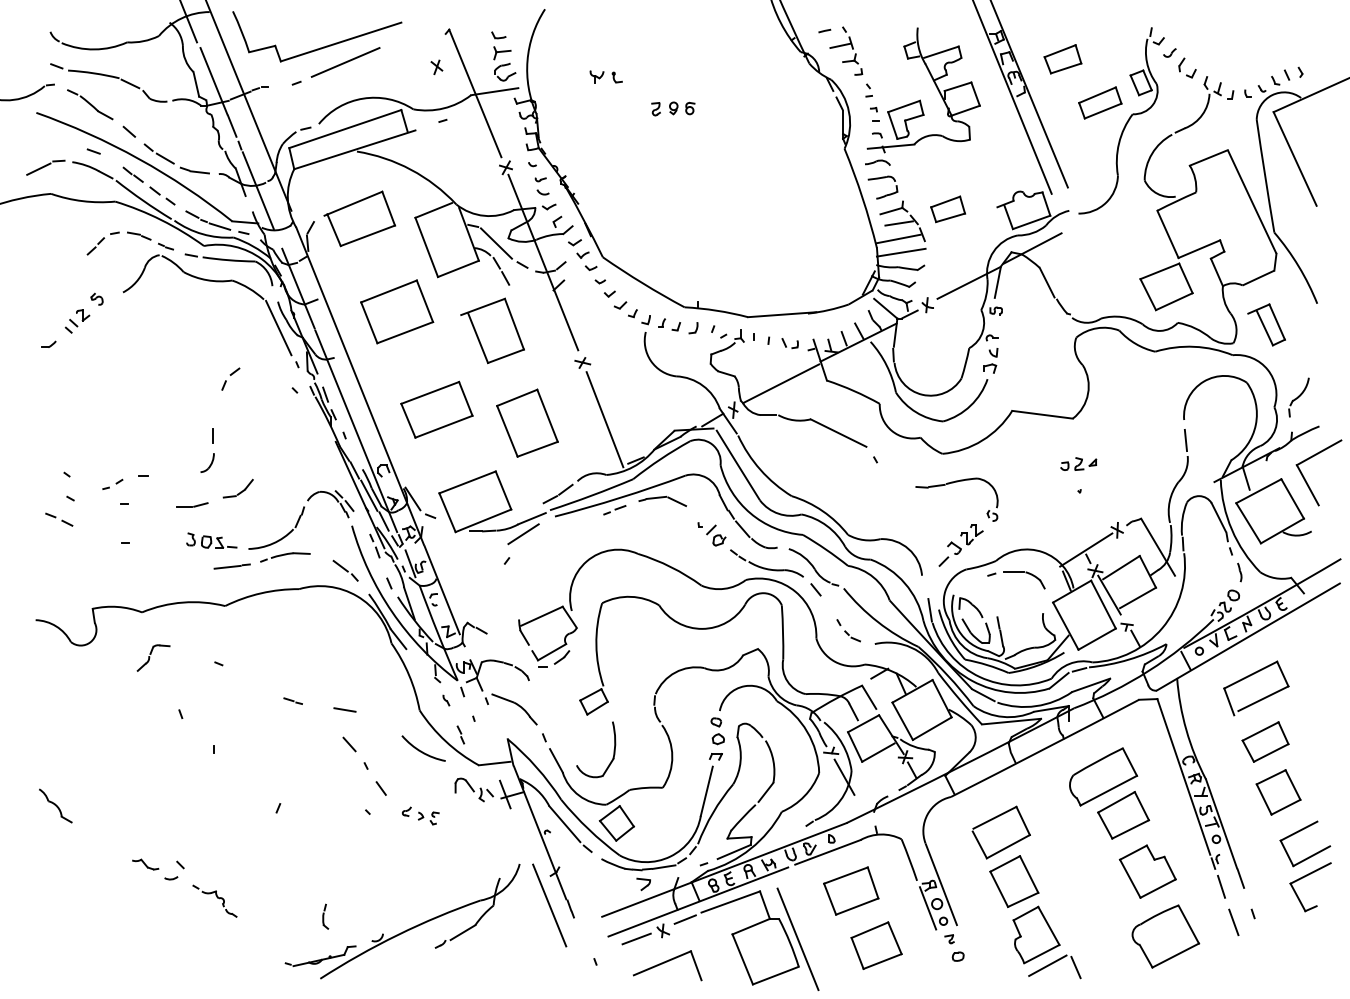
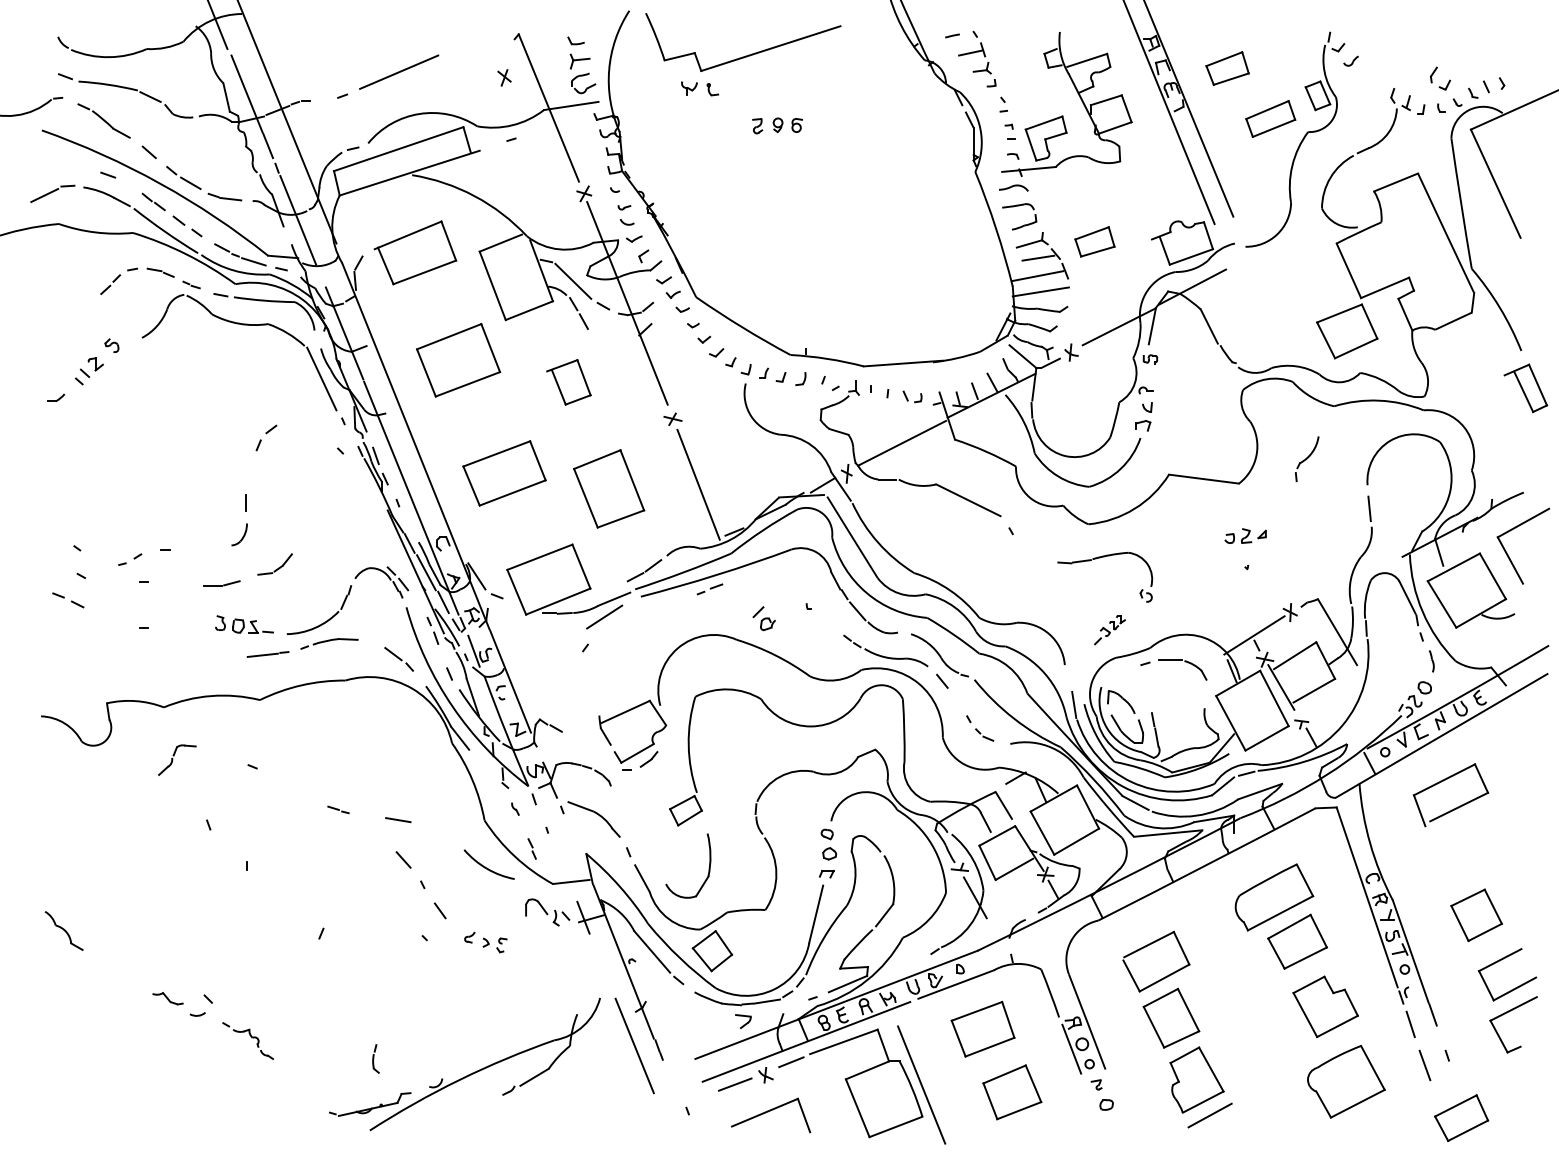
part: (321, 47) -> (748, 54), moved
part: (1182, 63) -> (1434, 73), moved
part: (1266, 325) -> (1525, 388), moved
part: (492, 331) -> (568, 382), size x0.6
part: (1299, 397) -> (1307, 459), moved
part: (662, 501) -> (765, 579), removed
part: (715, 535) -> (763, 618), moved
part: (960, 544) -> (1109, 629), size x0.6
part: (1265, 741) -> (1461, 1117), moved
line: (1075, 967) -> (1242, 1117), removed

